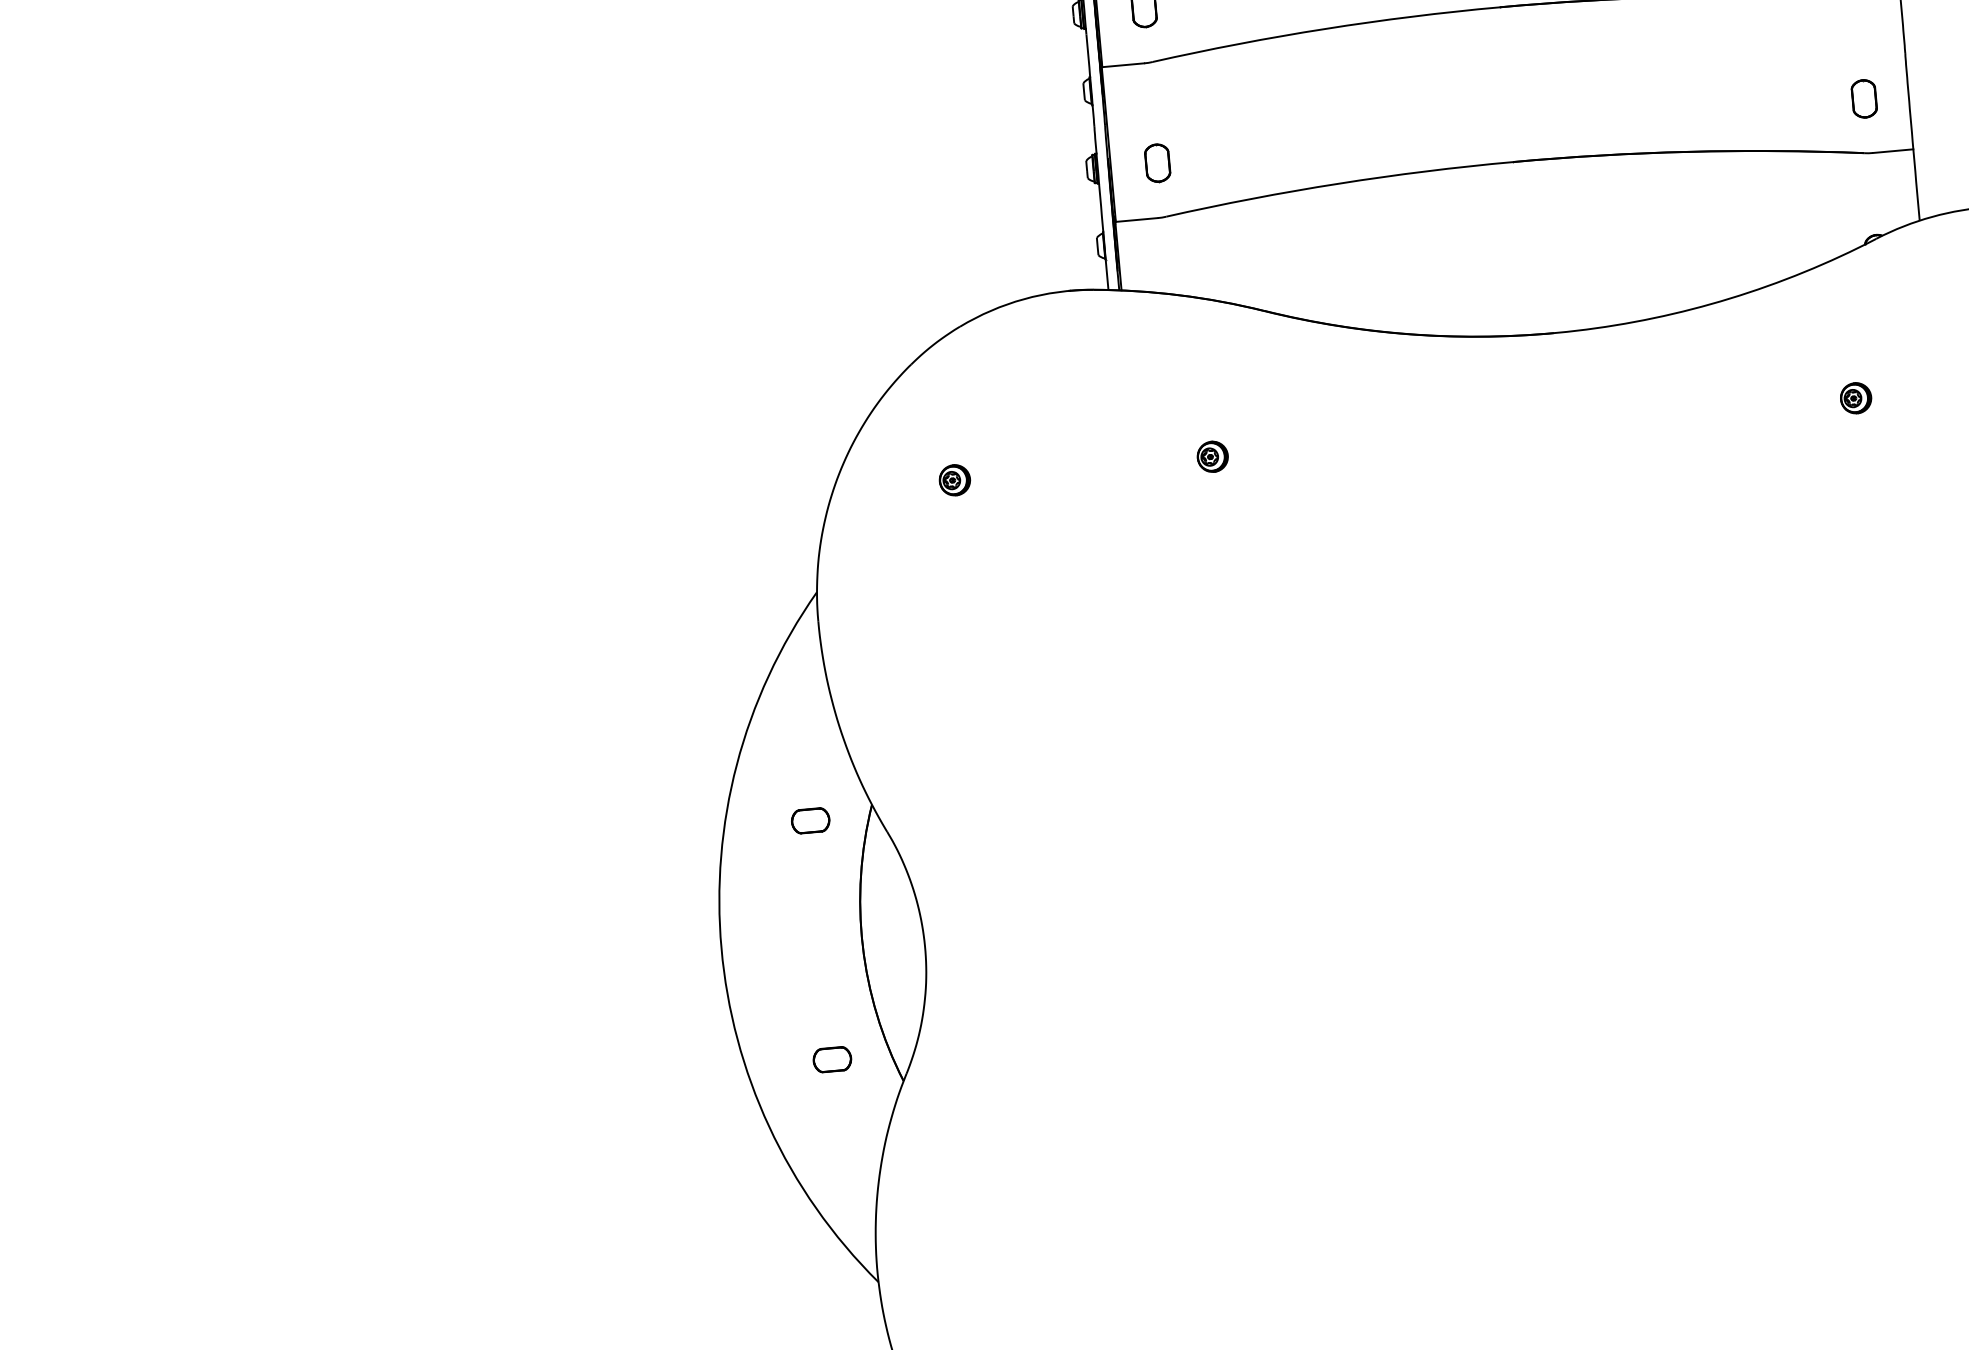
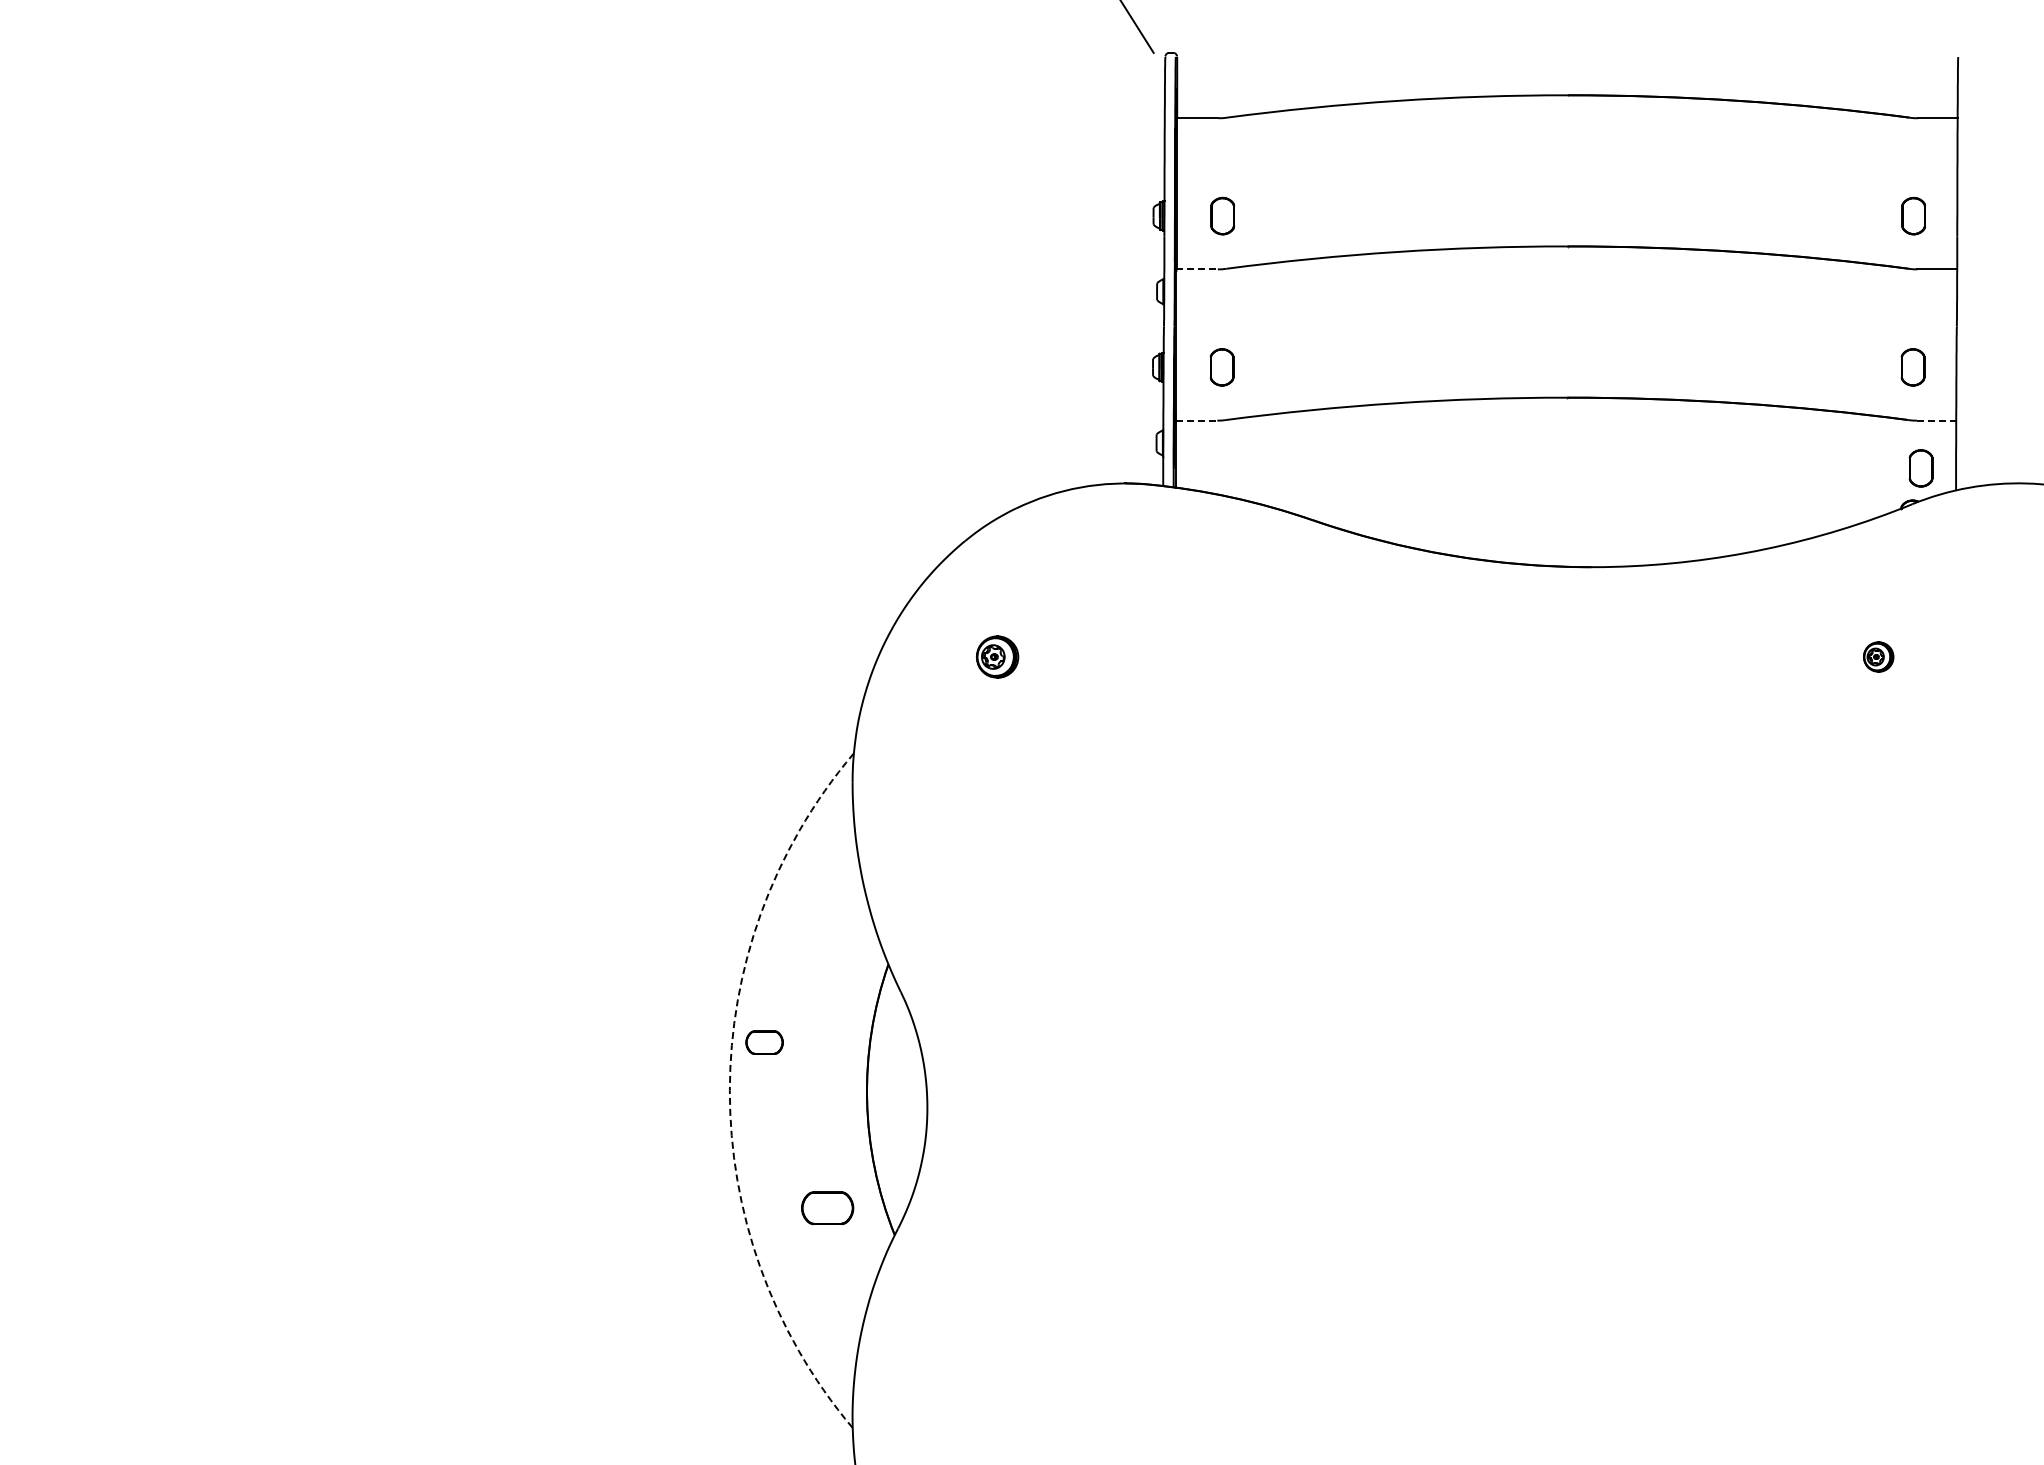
line: (1123, 65) -> (1197, 269), solid -> dashed
line: (1893, 151) -> (1936, 420), solid -> dashed
part: (1881, 201) -> (1920, 468), added
line: (1136, 219) -> (1196, 420), solid -> dashed
part: (1212, 456) -> (1249, 656), removed
part: (954, 479) -> (997, 656), size x1.4
part: (810, 820) -> (764, 1042), moved
arc: (721, 948) -> (729, 1090), solid -> dashed
part: (832, 1059) -> (827, 1207), size x1.4

